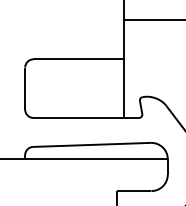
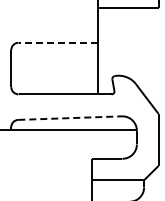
line: (78, 59) -> (58, 42), solid -> dashed
line: (92, 145) -> (70, 118), solid -> dashed

